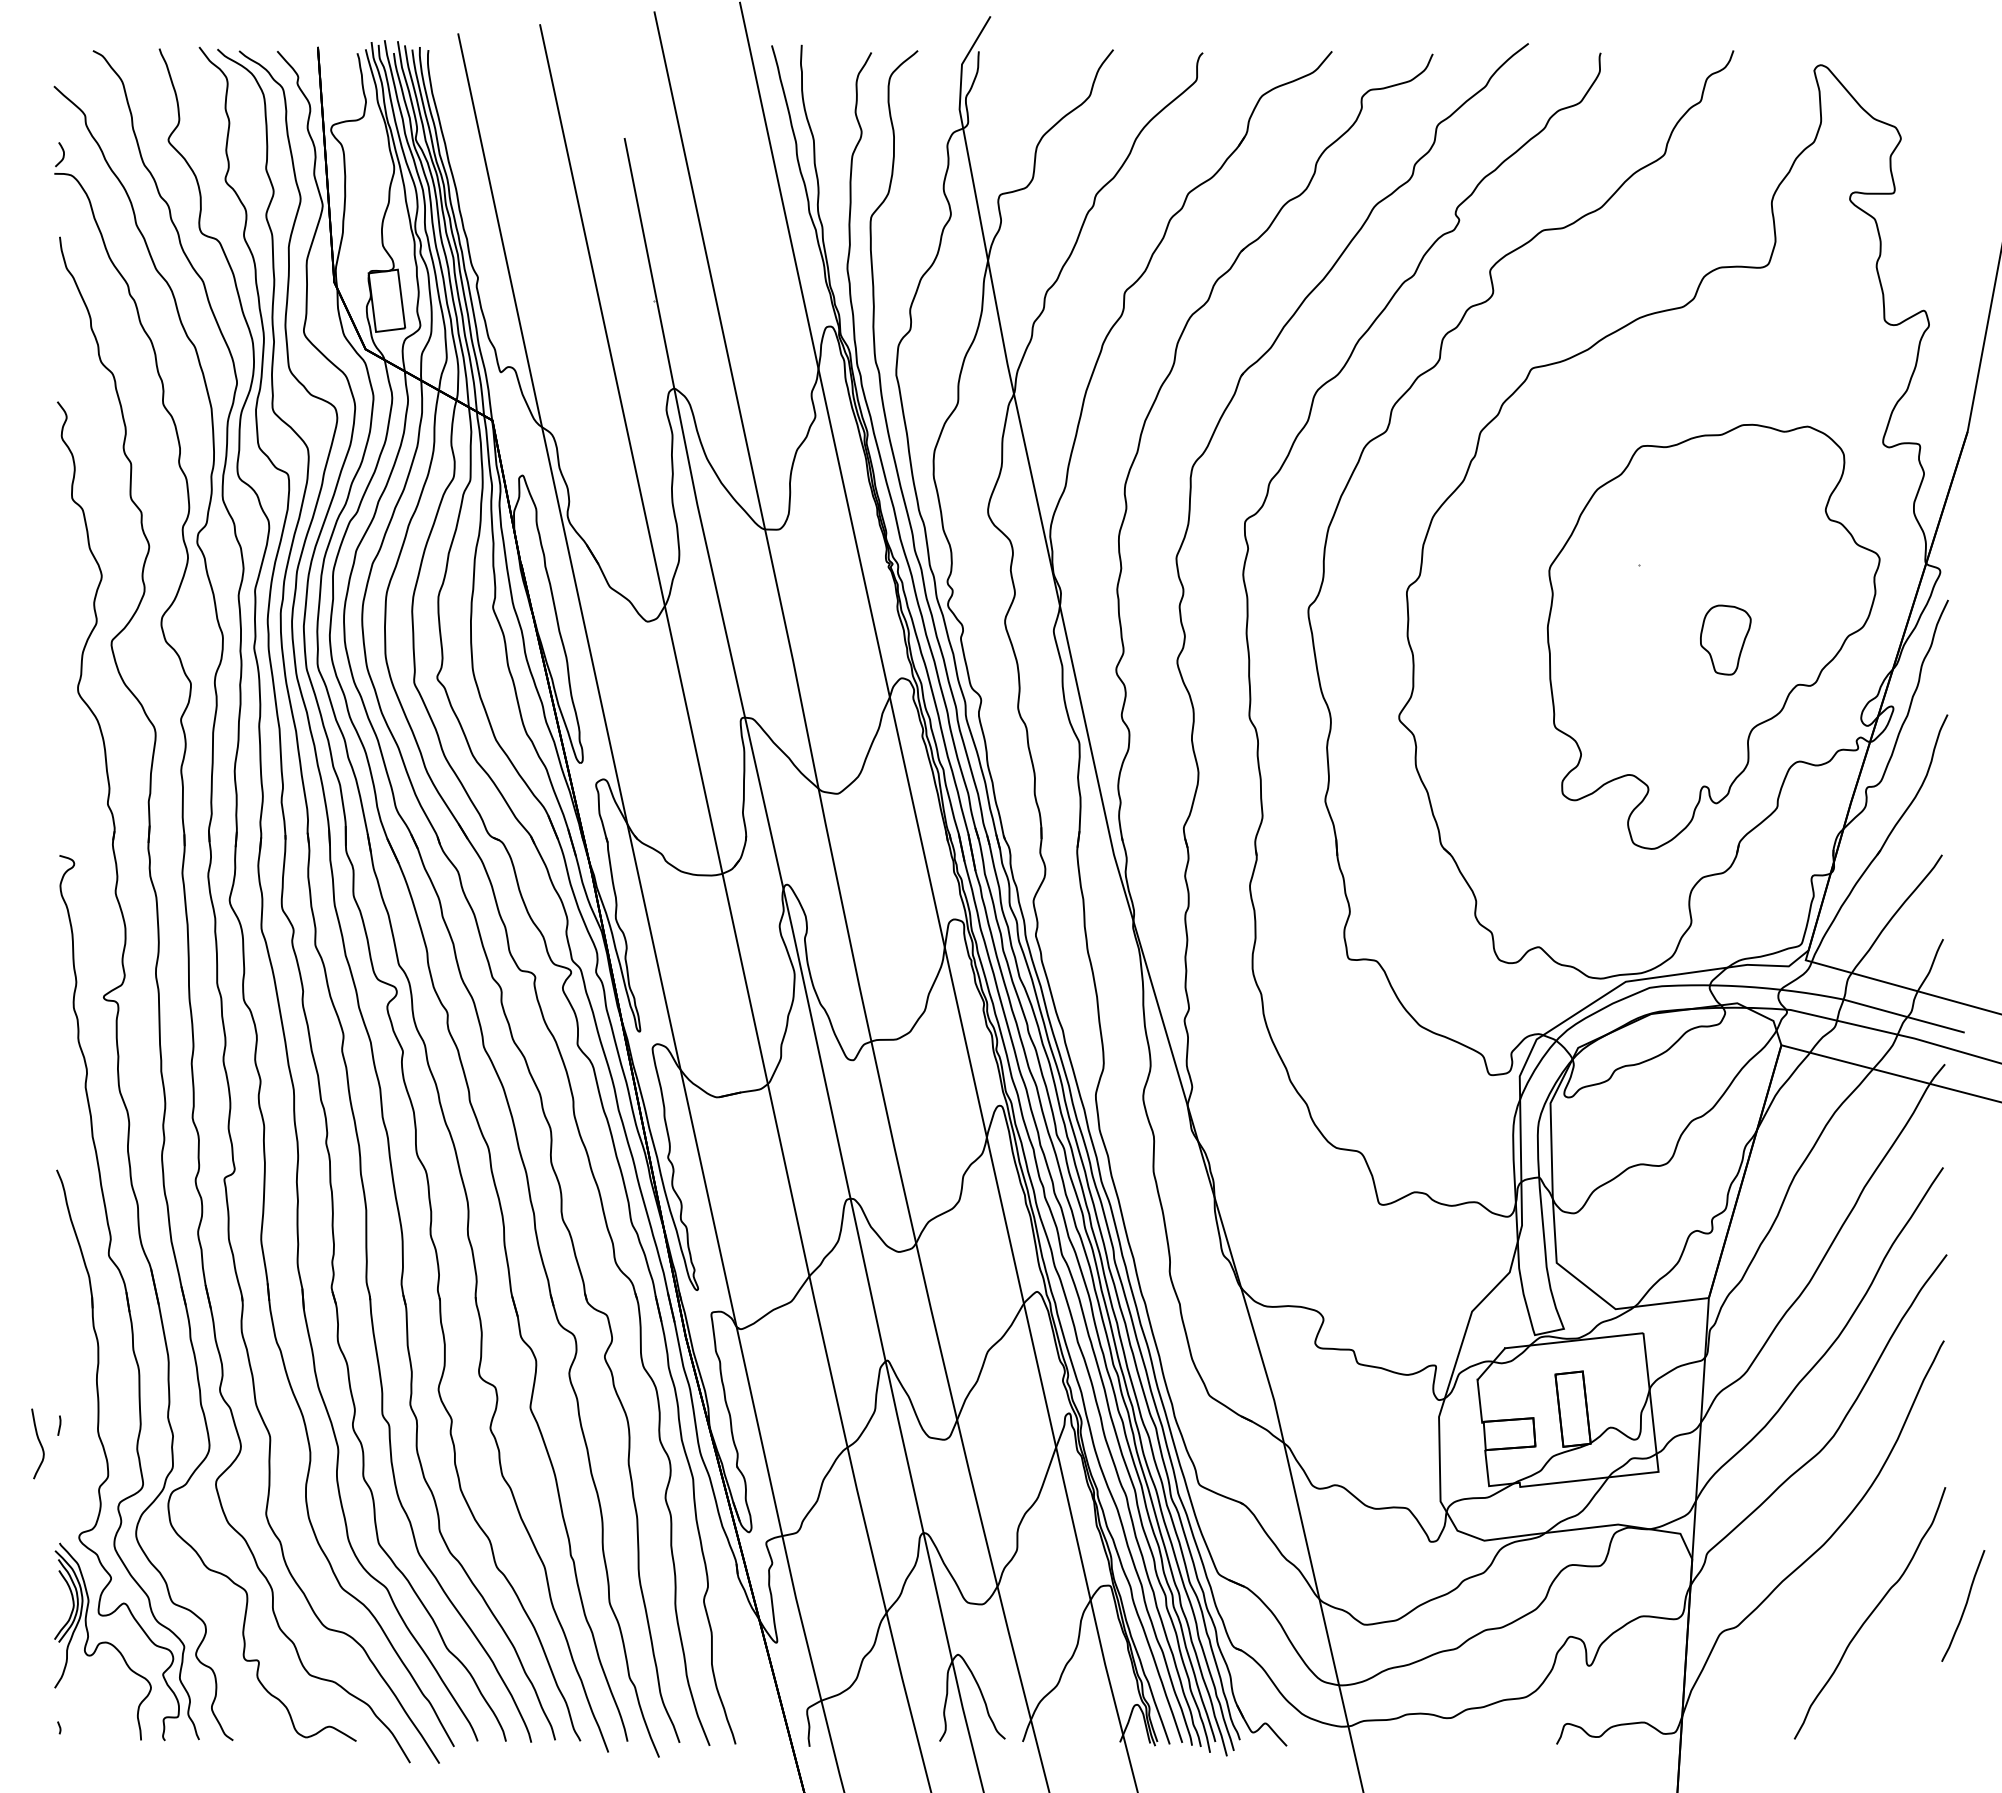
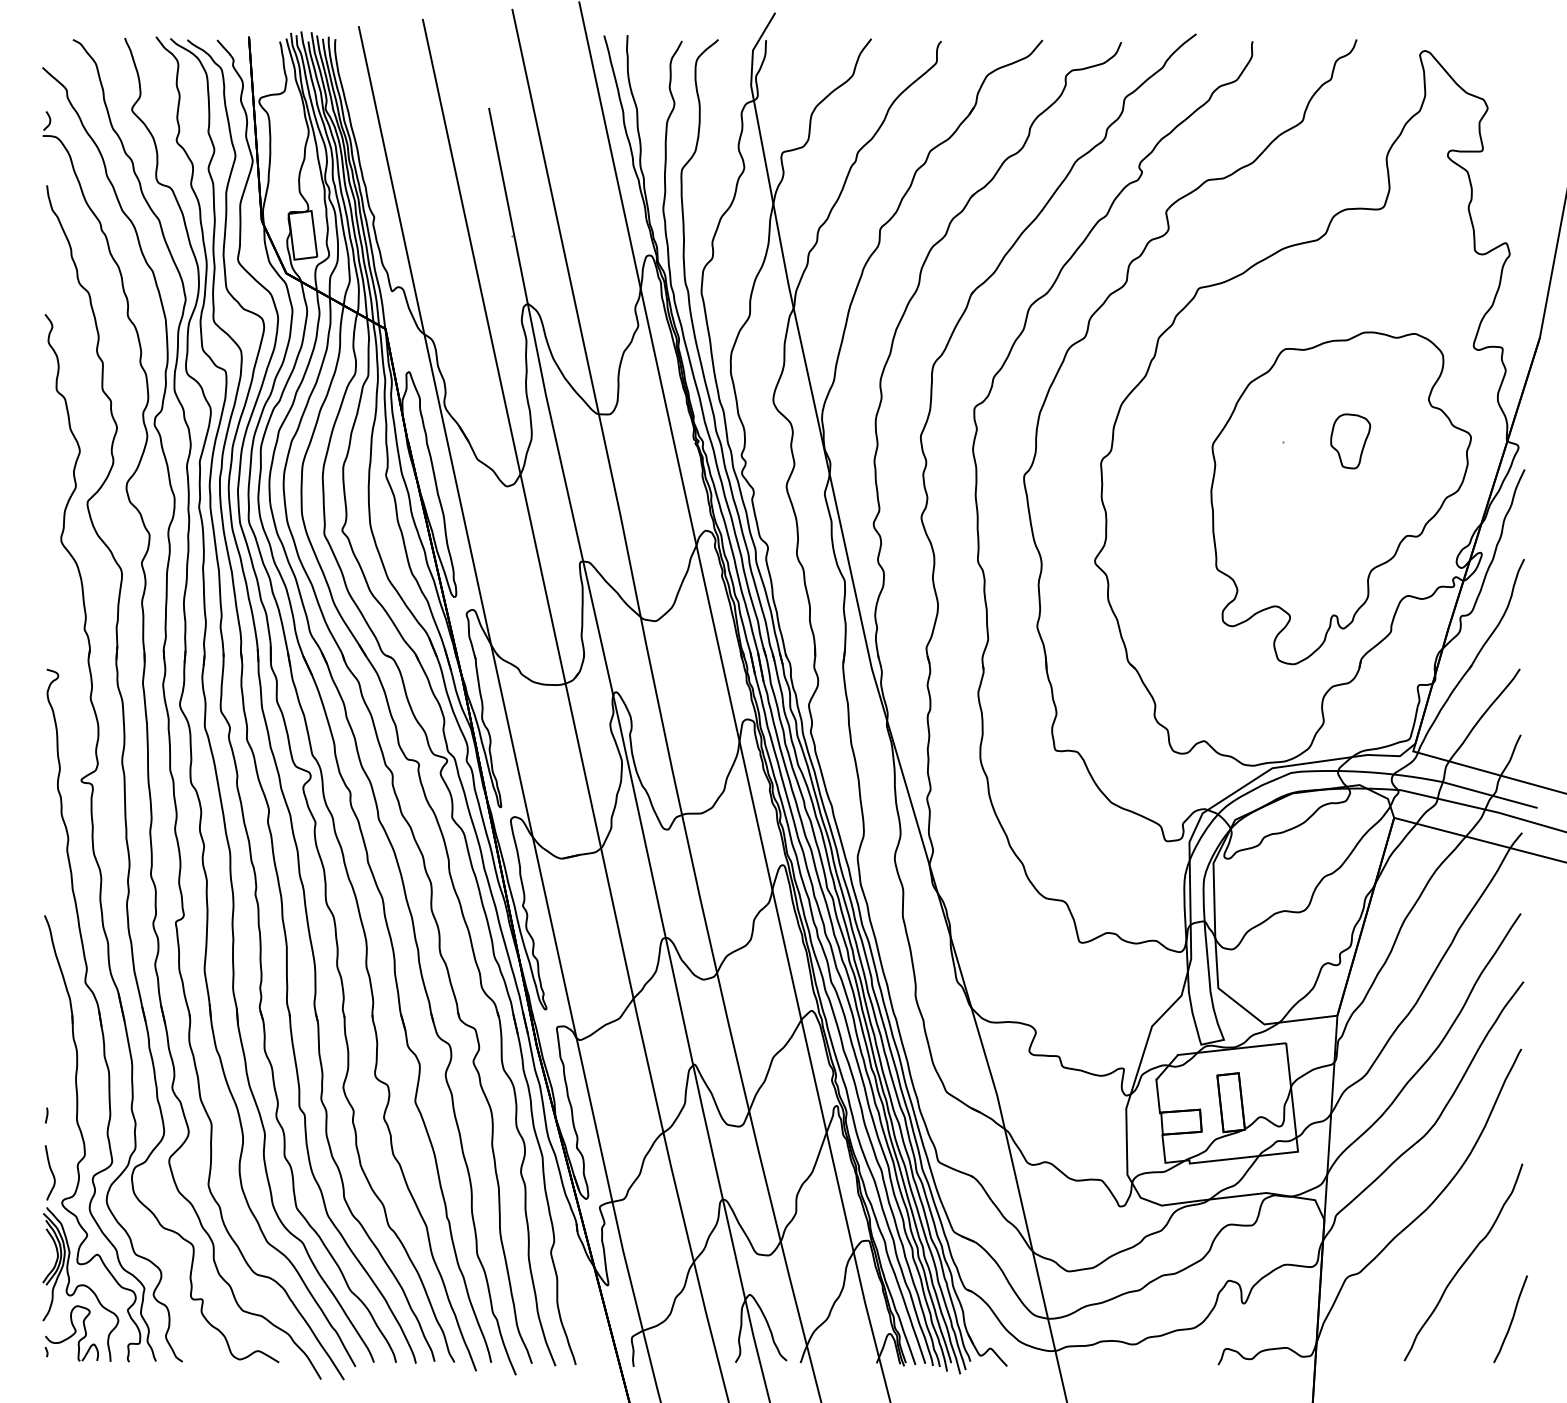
part: (1725, 639) -> (1350, 440), moved
curve: (39, 1443) -> (51, 1172), moved
curve: (1964, 1606) -> (1511, 1319), moved
part: (91, 1703) -> (71, 1332), added

